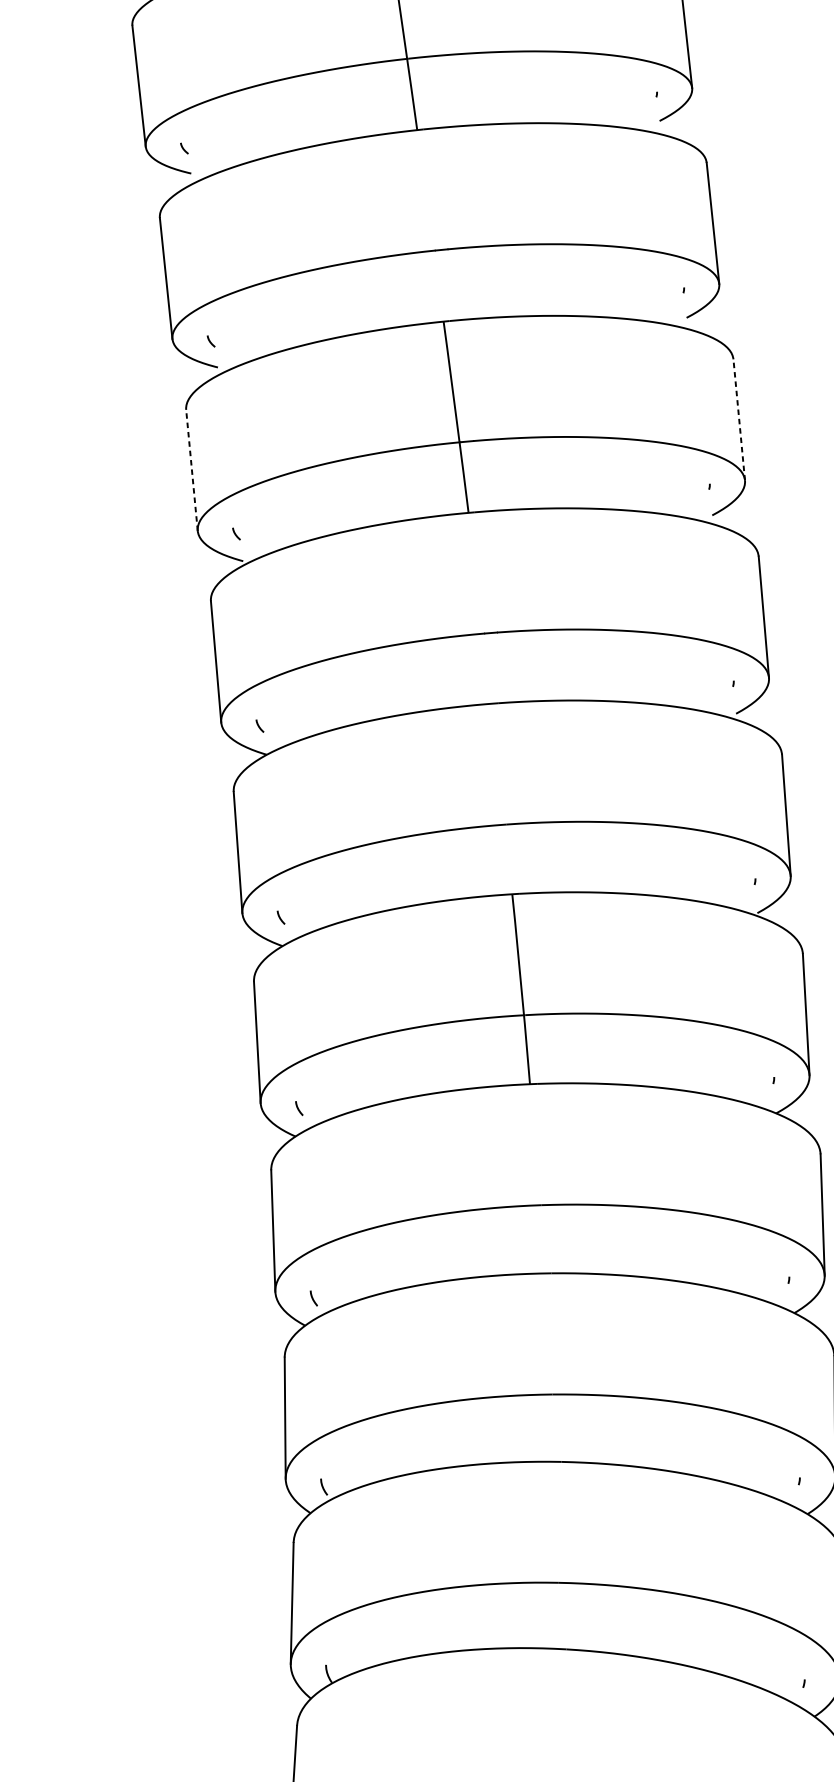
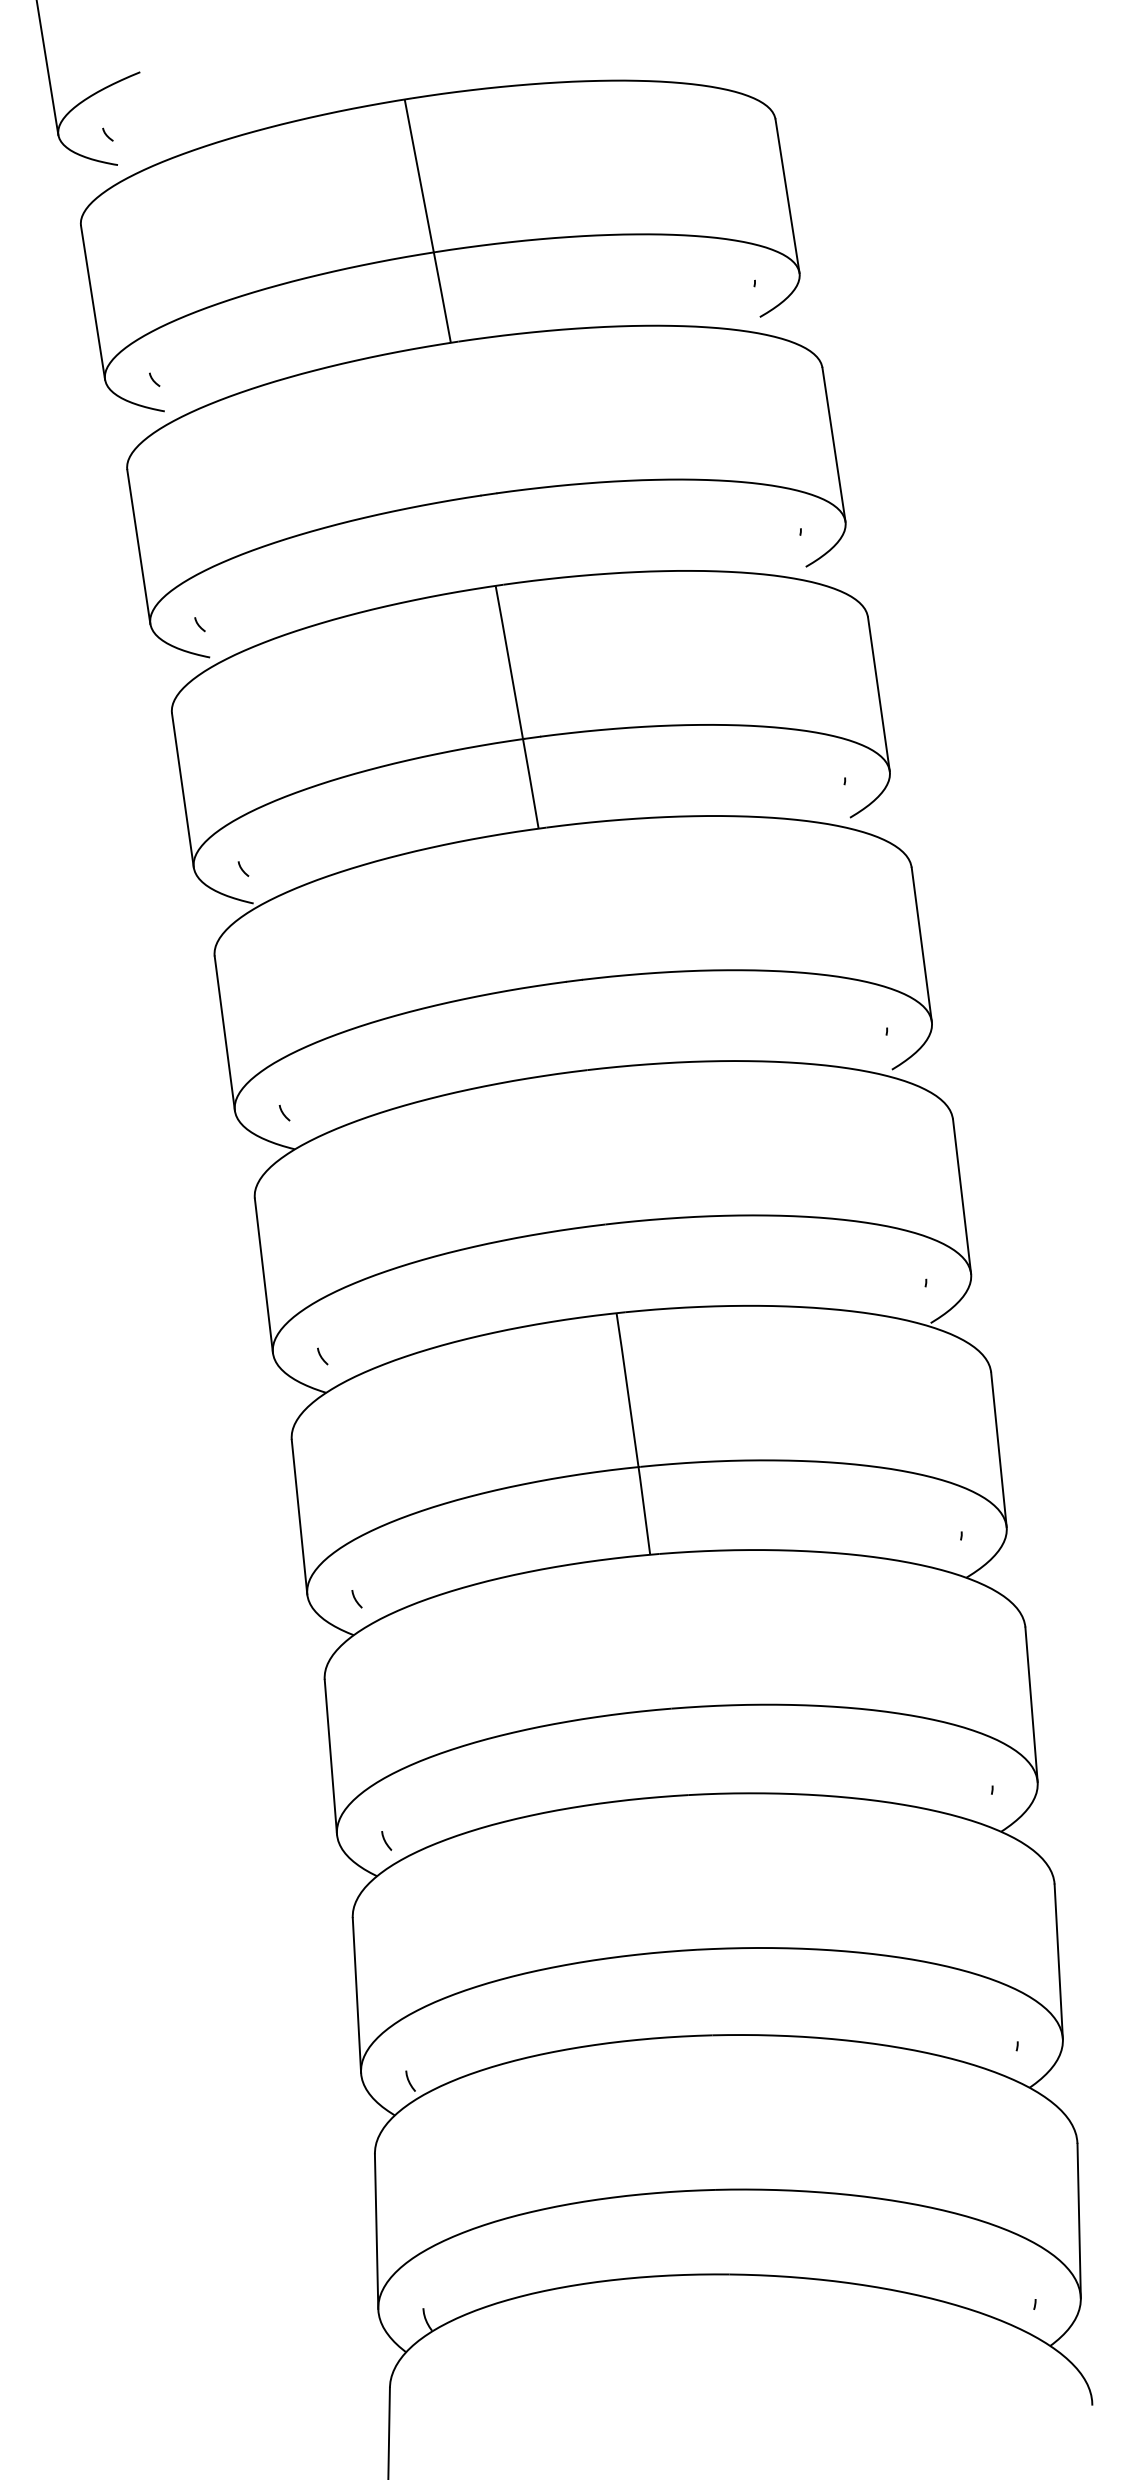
line: (738, 420) -> (878, 694), dashed -> solid
line: (191, 470) -> (182, 790), dashed -> solid

